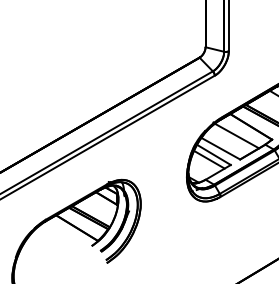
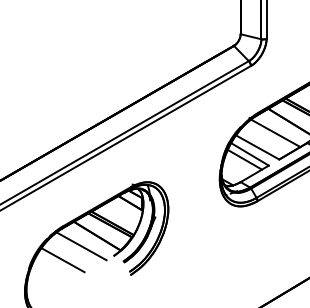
line: (62, 237) -> (80, 246), added
line: (46, 249) -> (63, 259), added

